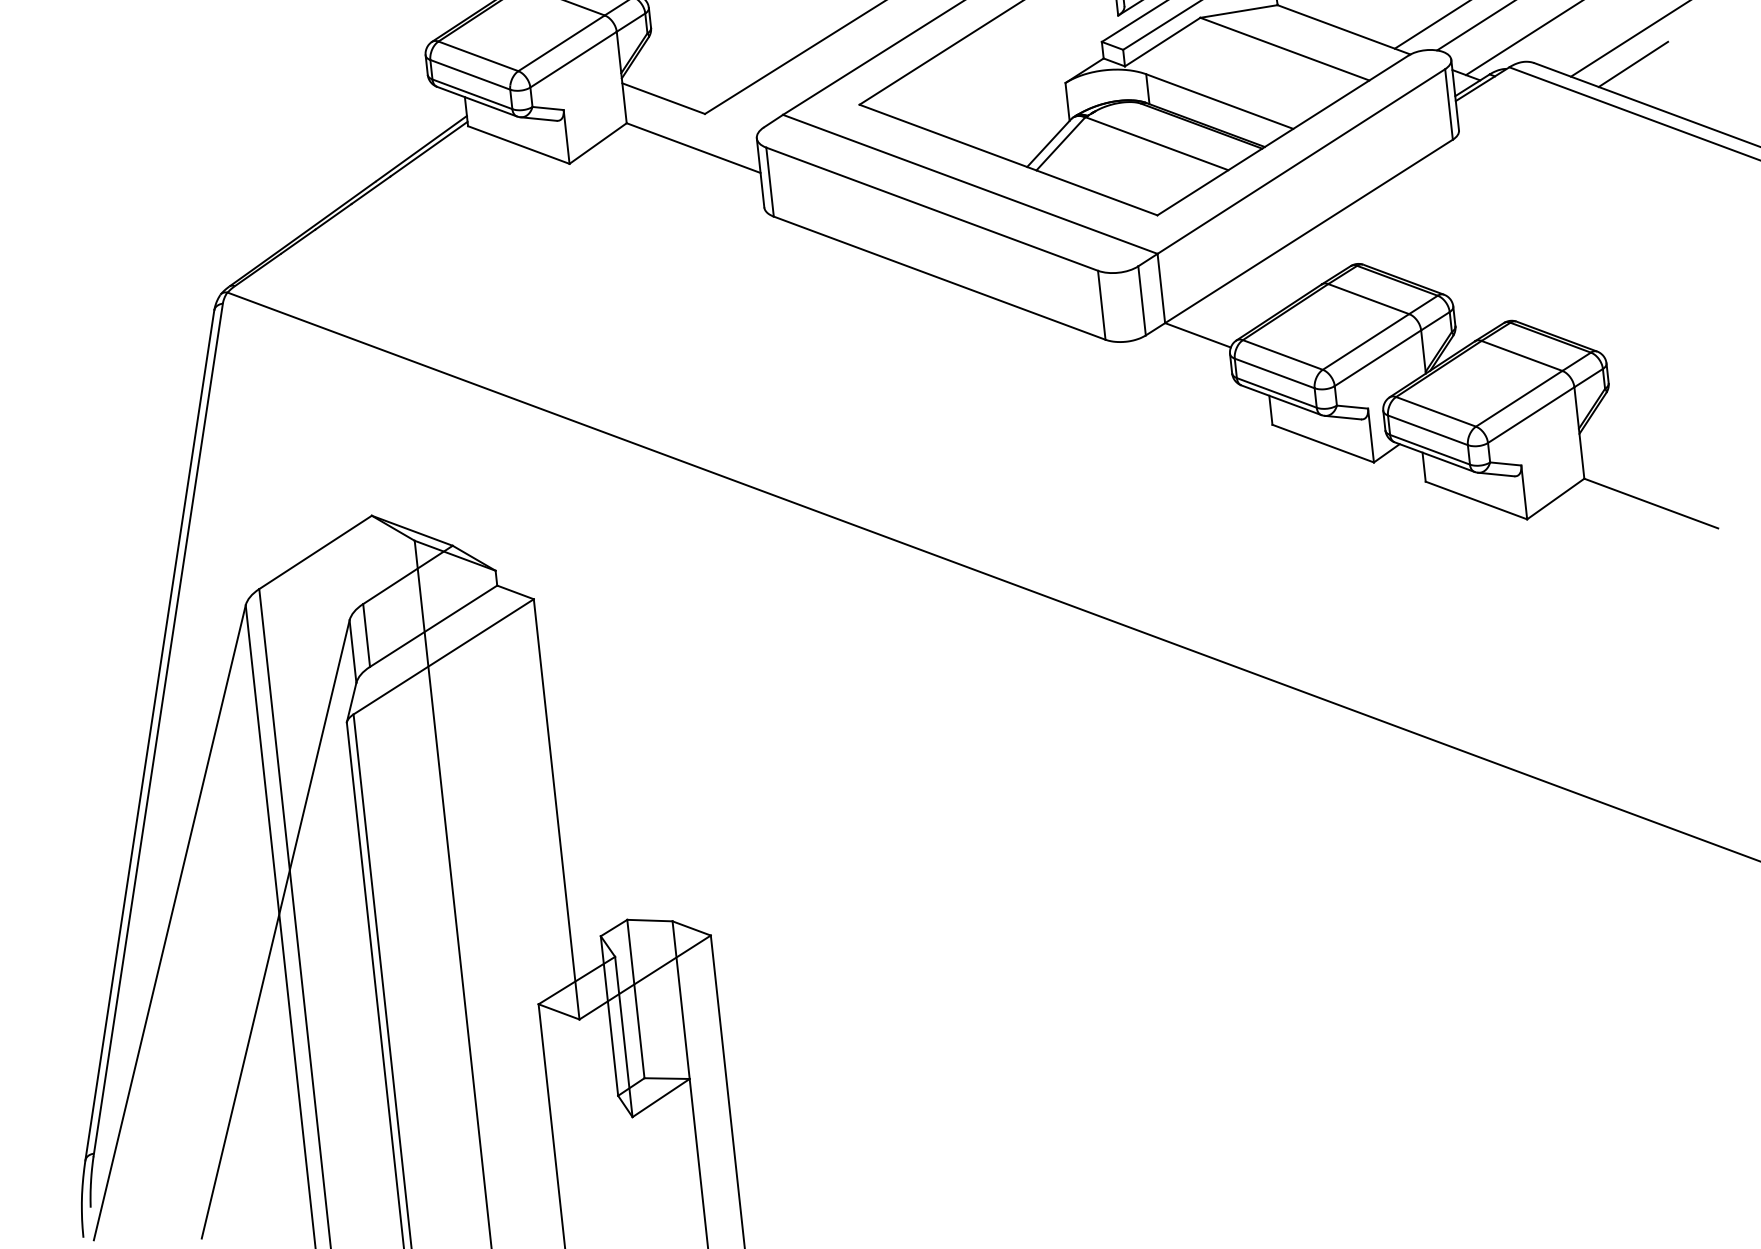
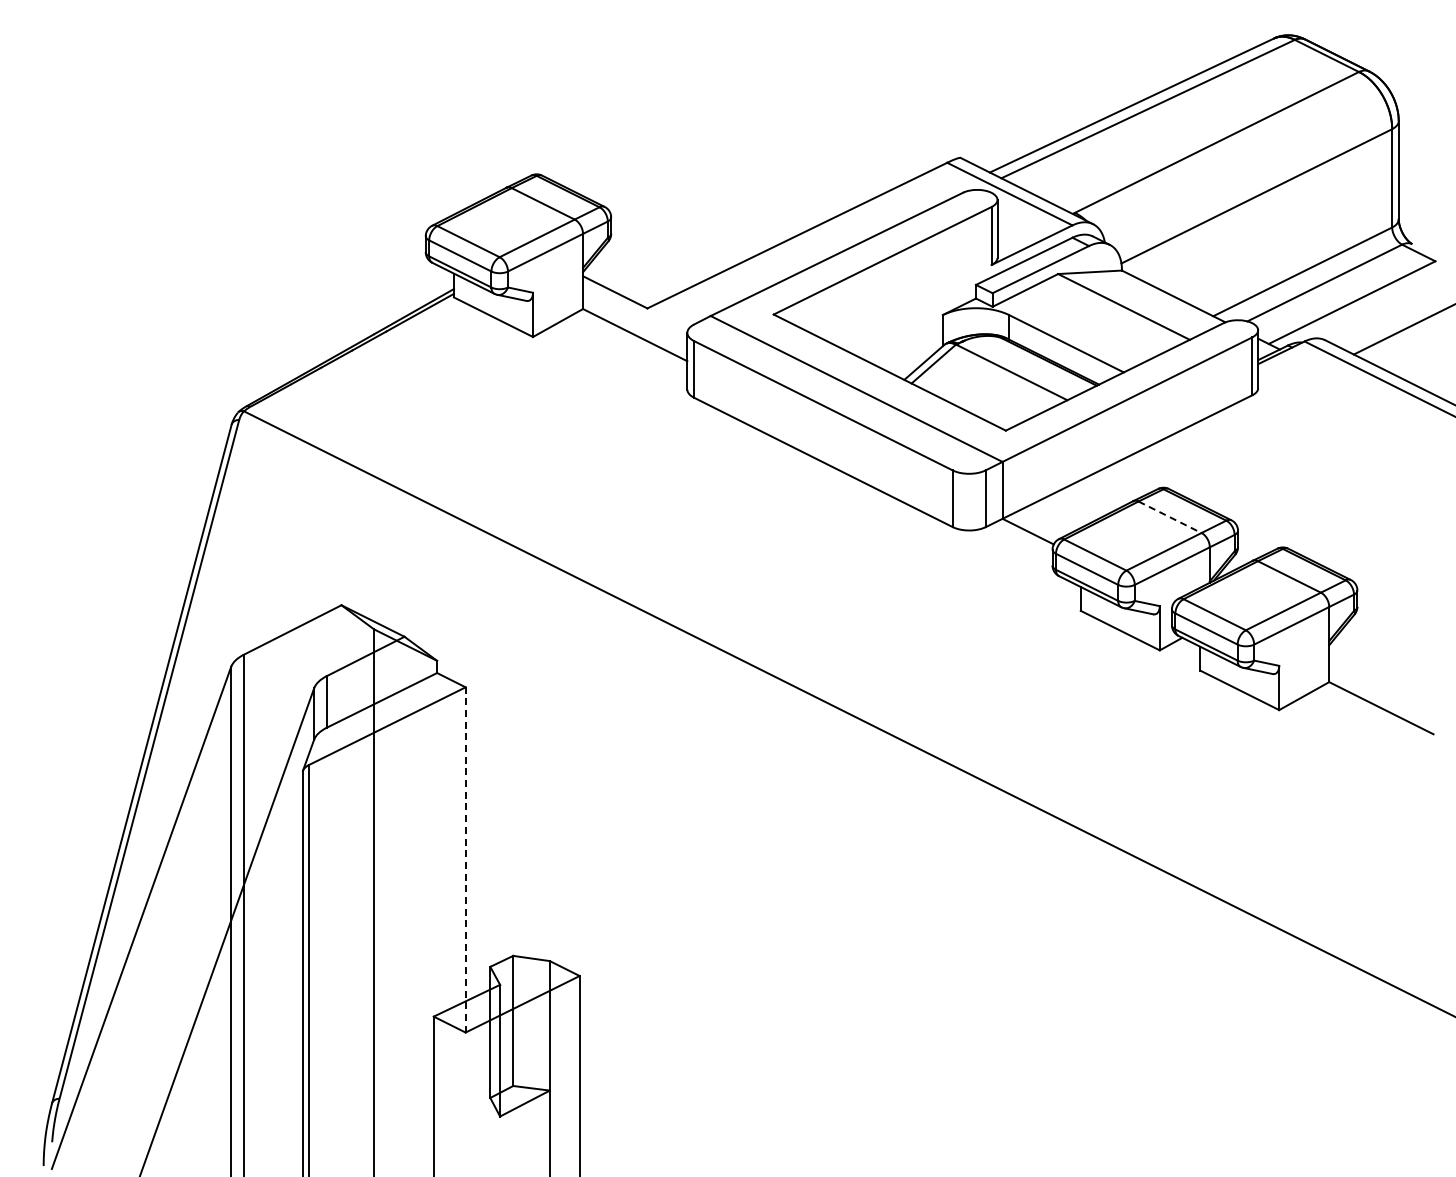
line: (1633, 63) -> (1405, 349), removed
line: (1369, 299) -> (1170, 517), solid -> dashed
line: (556, 808) -> (465, 859), solid -> dashed

